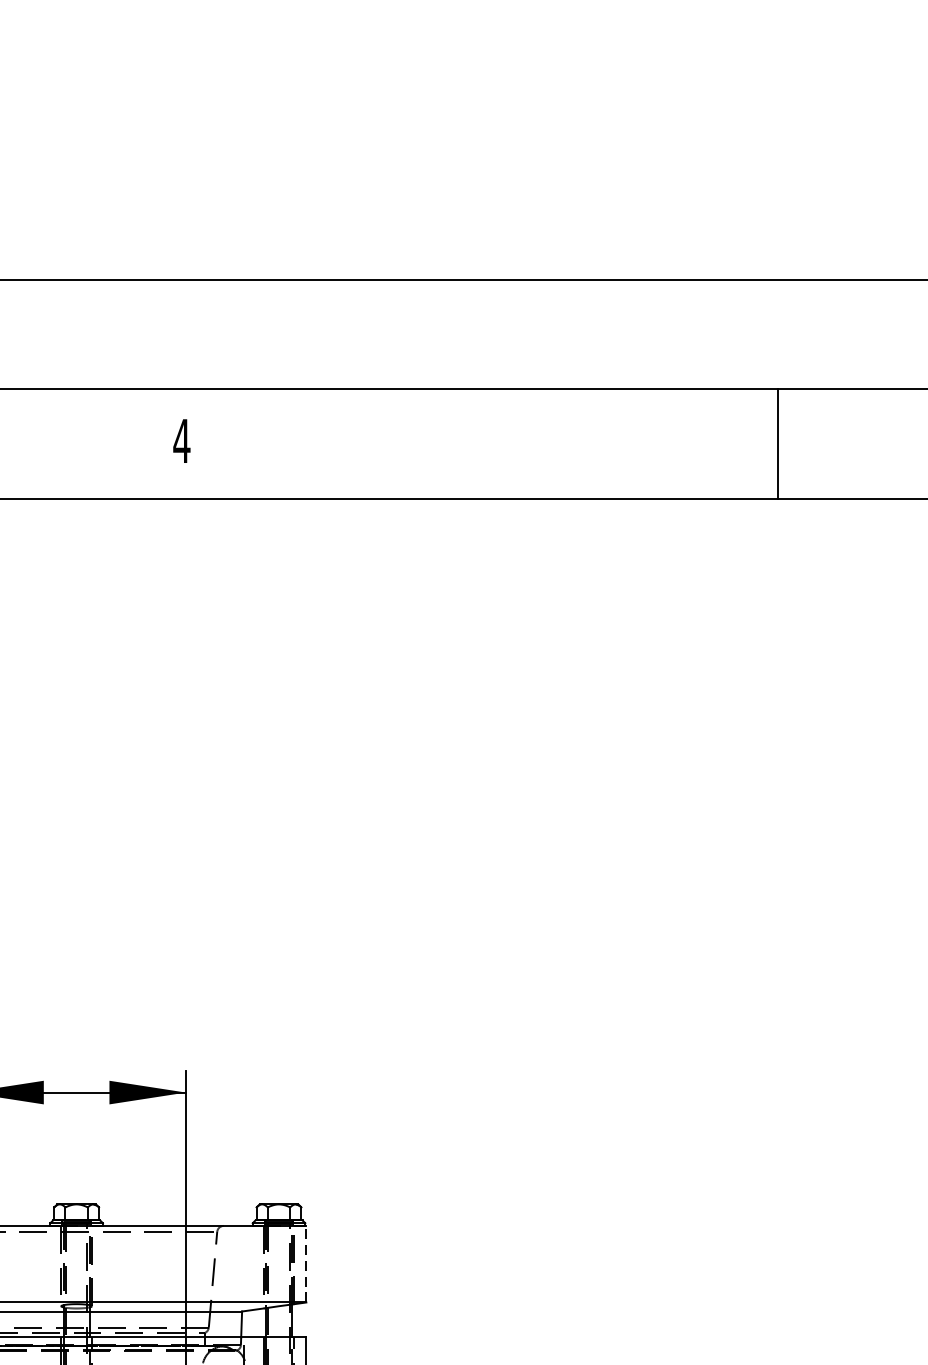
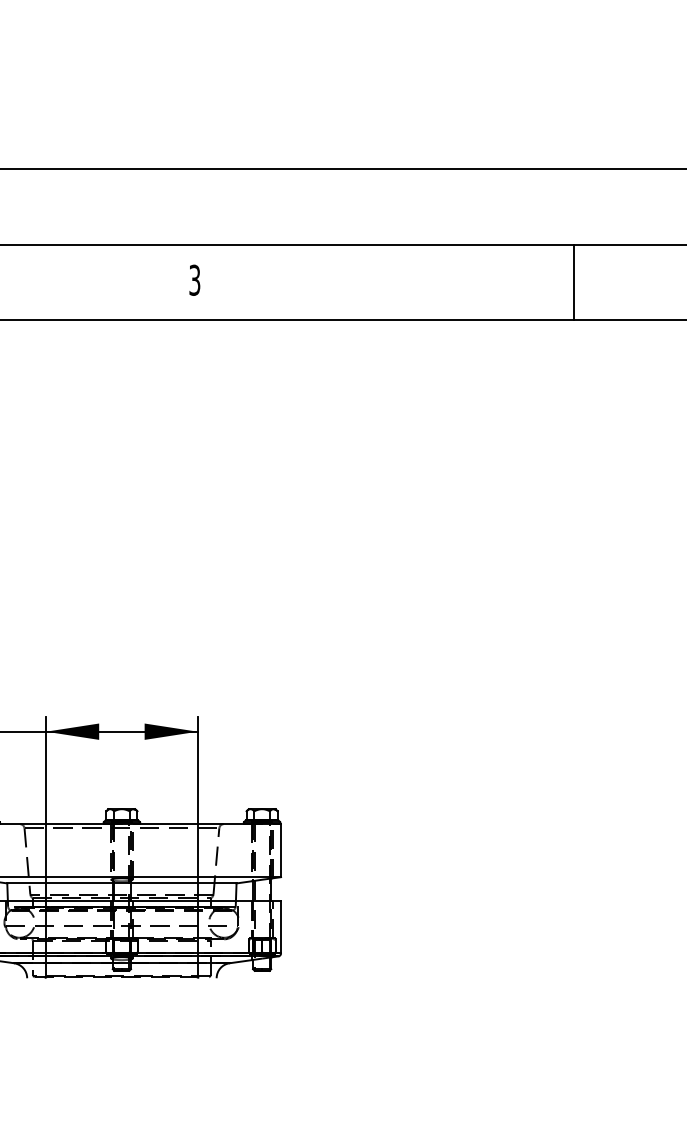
text: (181, 439) -> (194, 279), 4 -> 3
line: (777, 444) -> (573, 282), moved
line: (306, 1264) -> (281, 850), dashed -> solid

